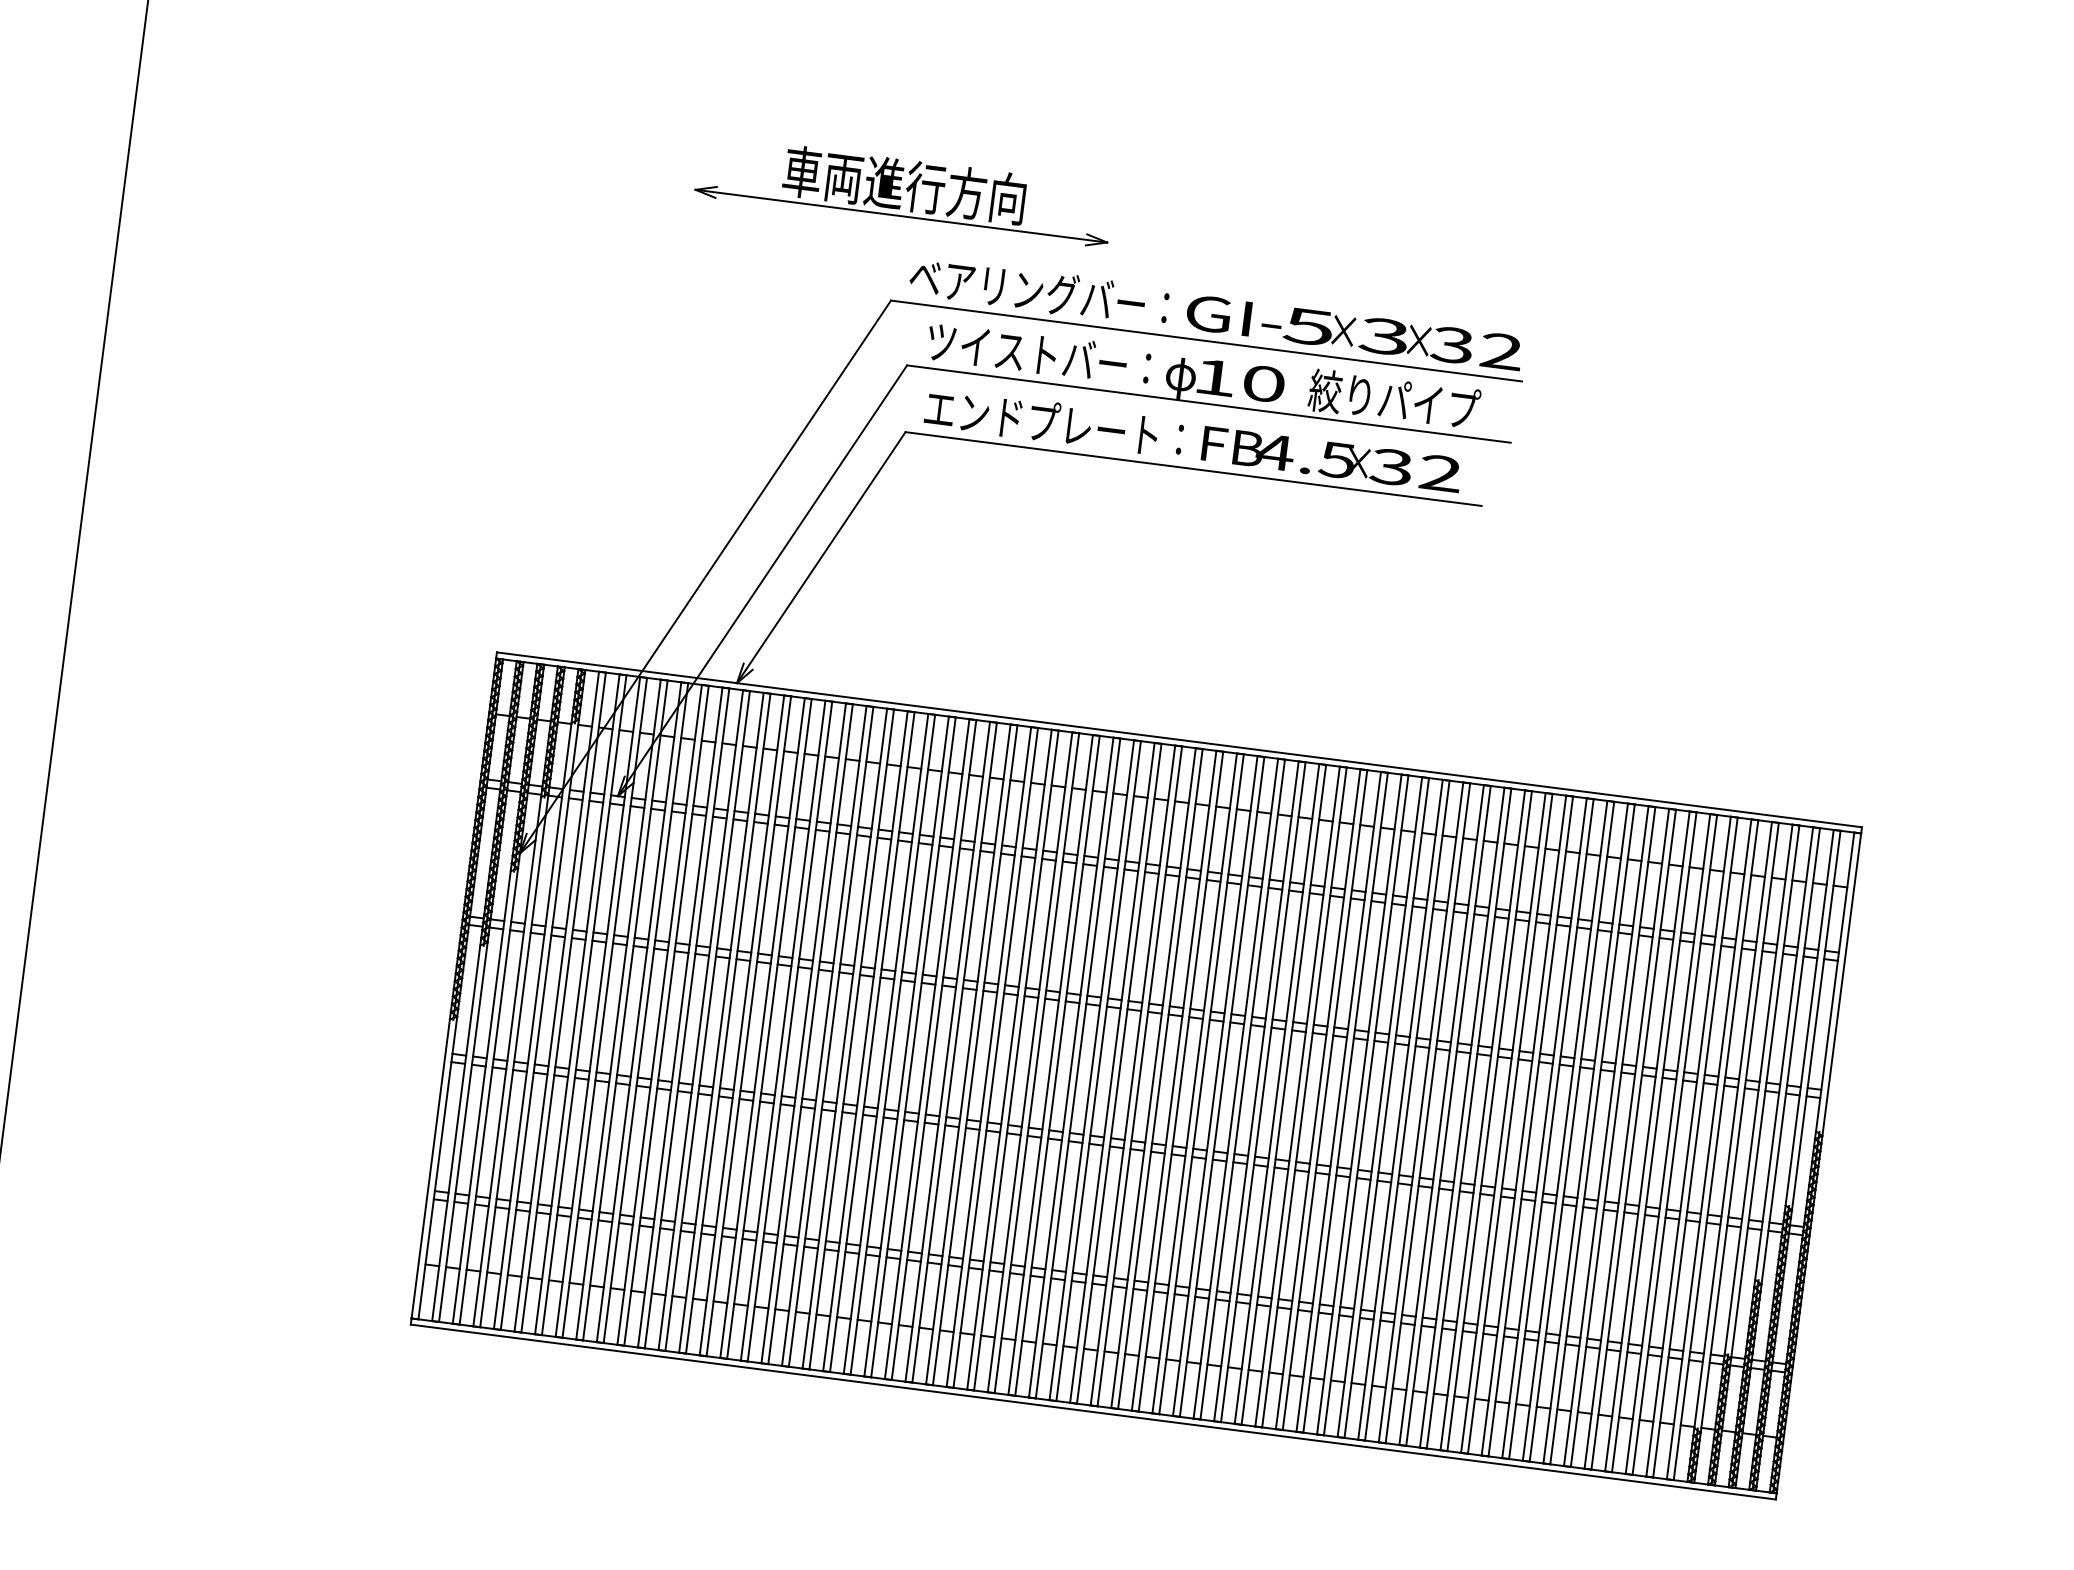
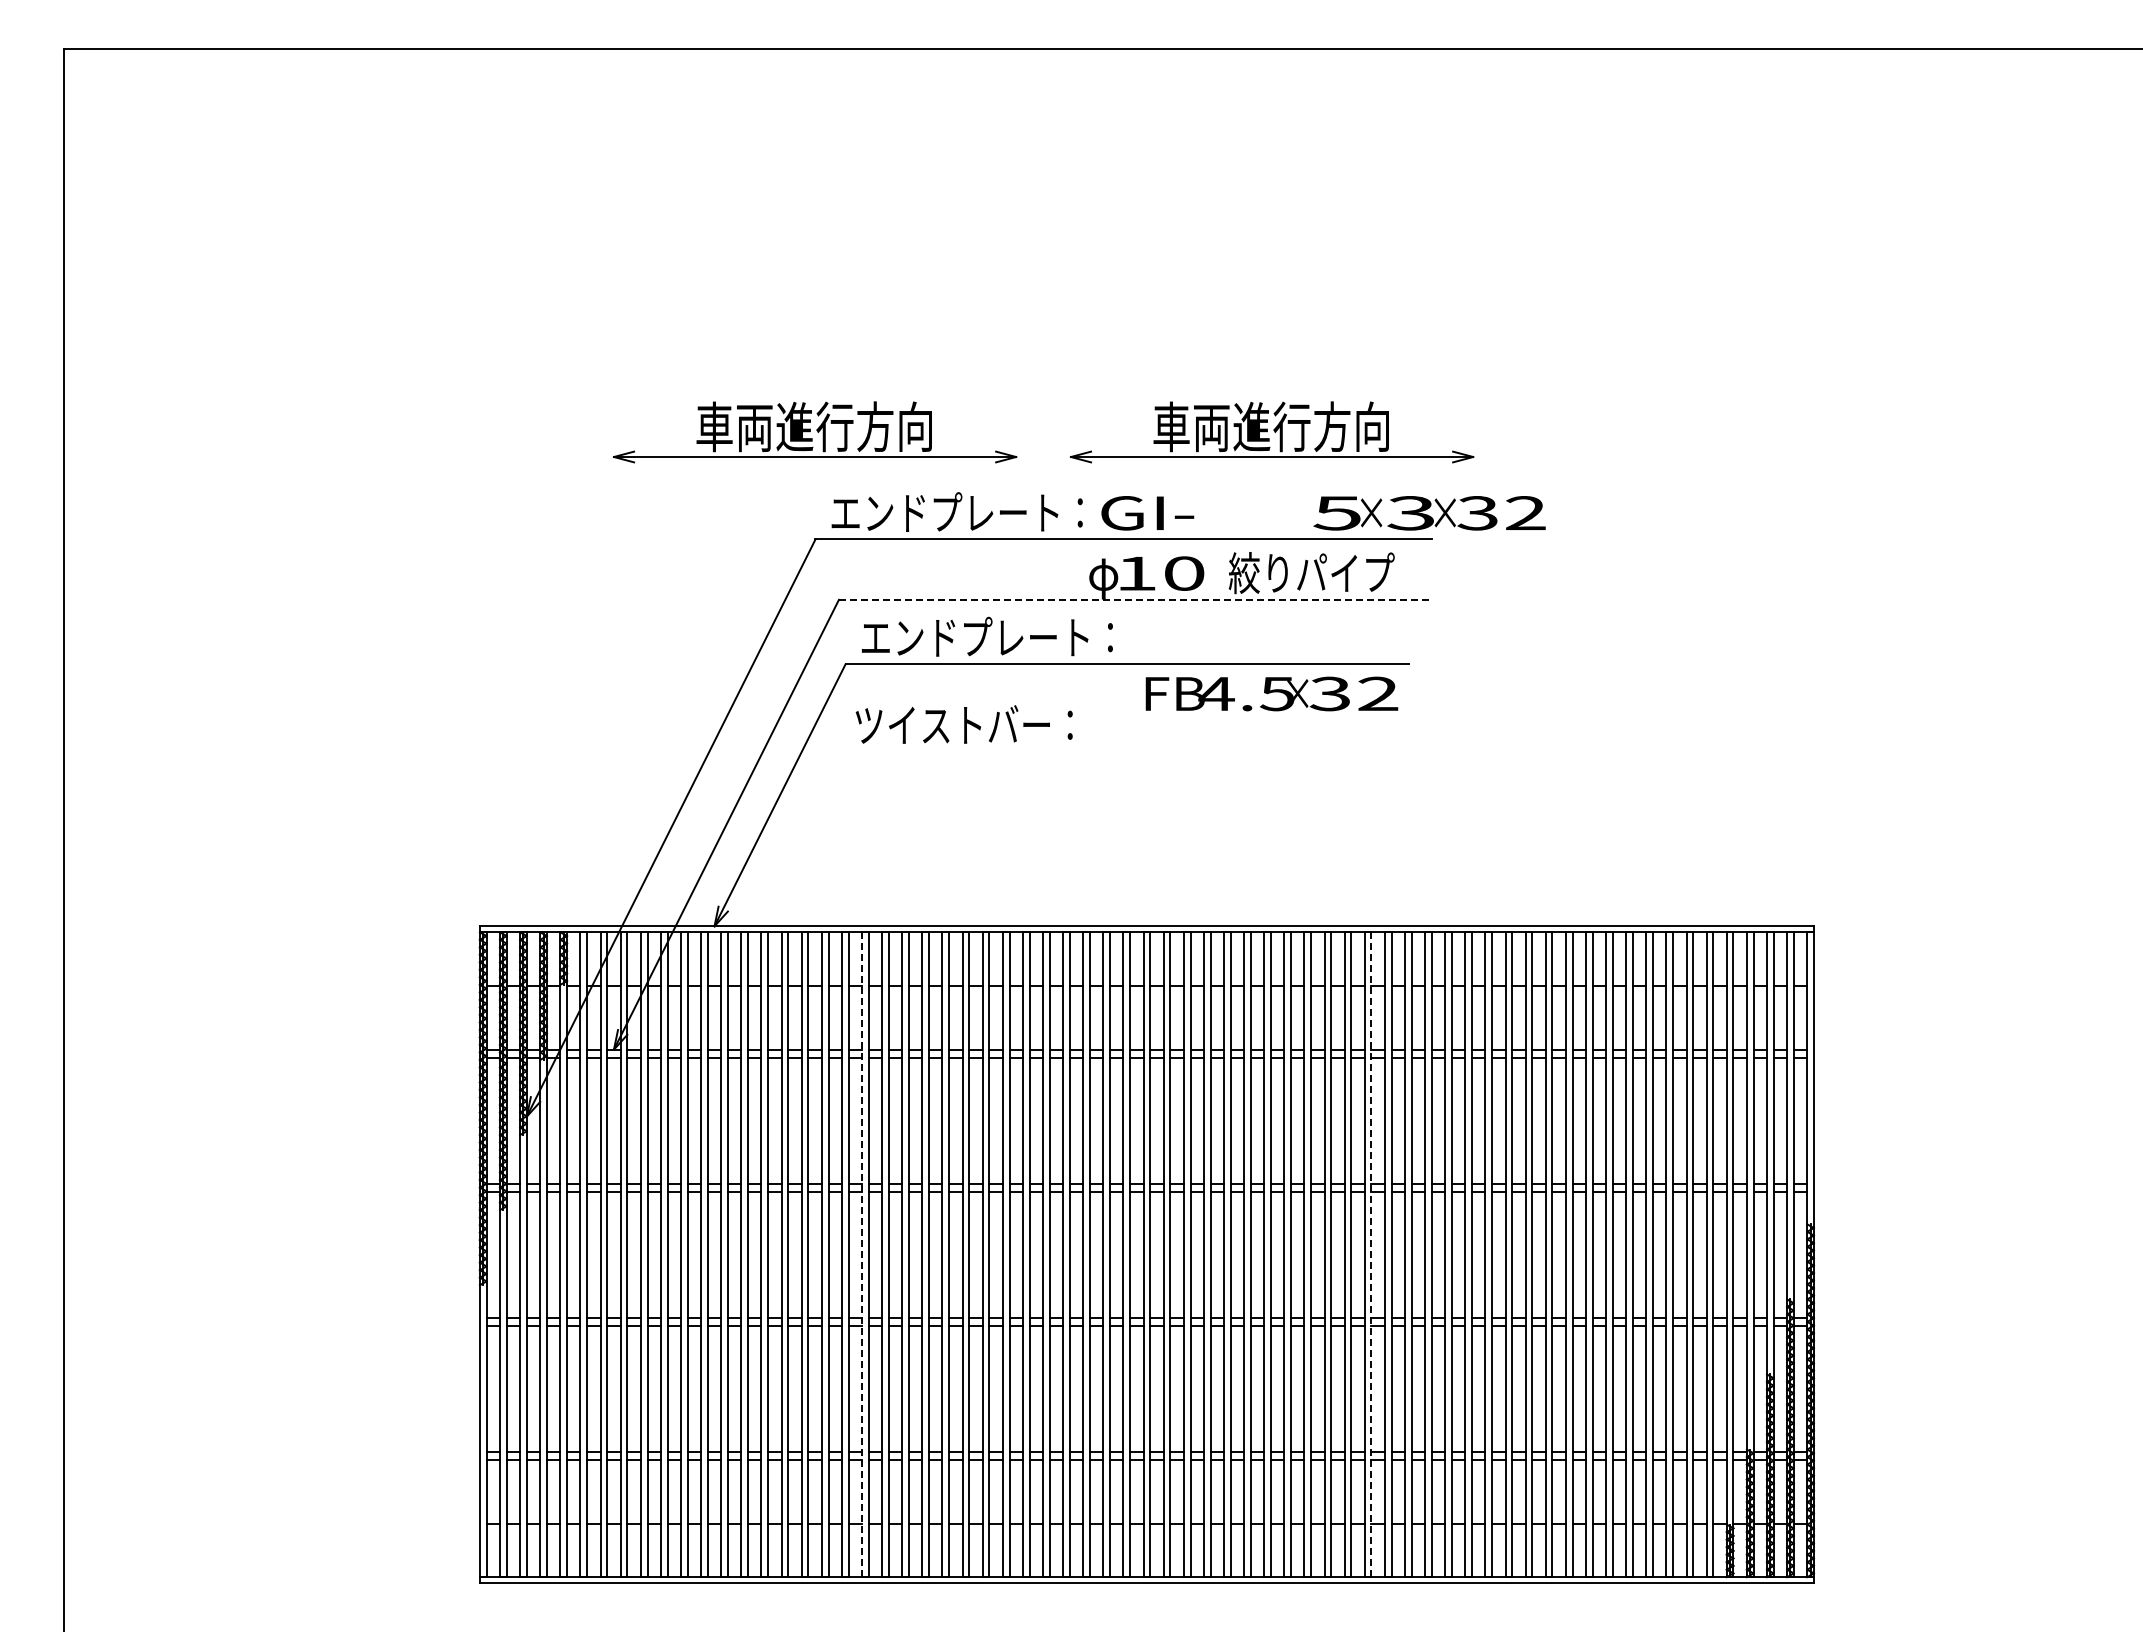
part: (1372, 251) -> (1272, 432), added
text: (1027, 289) -> (945, 511), ベアリングバー： -> エンドプレート：
text: (1402, 339) -> (1429, 513), moved
text: (1038, 353) -> (963, 724), moved
line: (1208, 403) -> (1133, 599), solid -> dashed
text: (1331, 458) -> (1271, 693), moved
line: (845, 1039) -> (862, 1255), solid -> dashed
line: (1366, 1105) -> (1371, 1254), solid -> dashed

